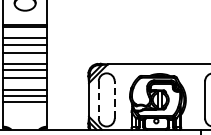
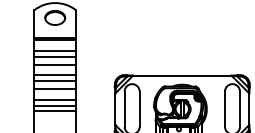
line: (98, 100) -> (124, 109), dashed -> solid
line: (114, 100) -> (139, 109), dashed -> solid

